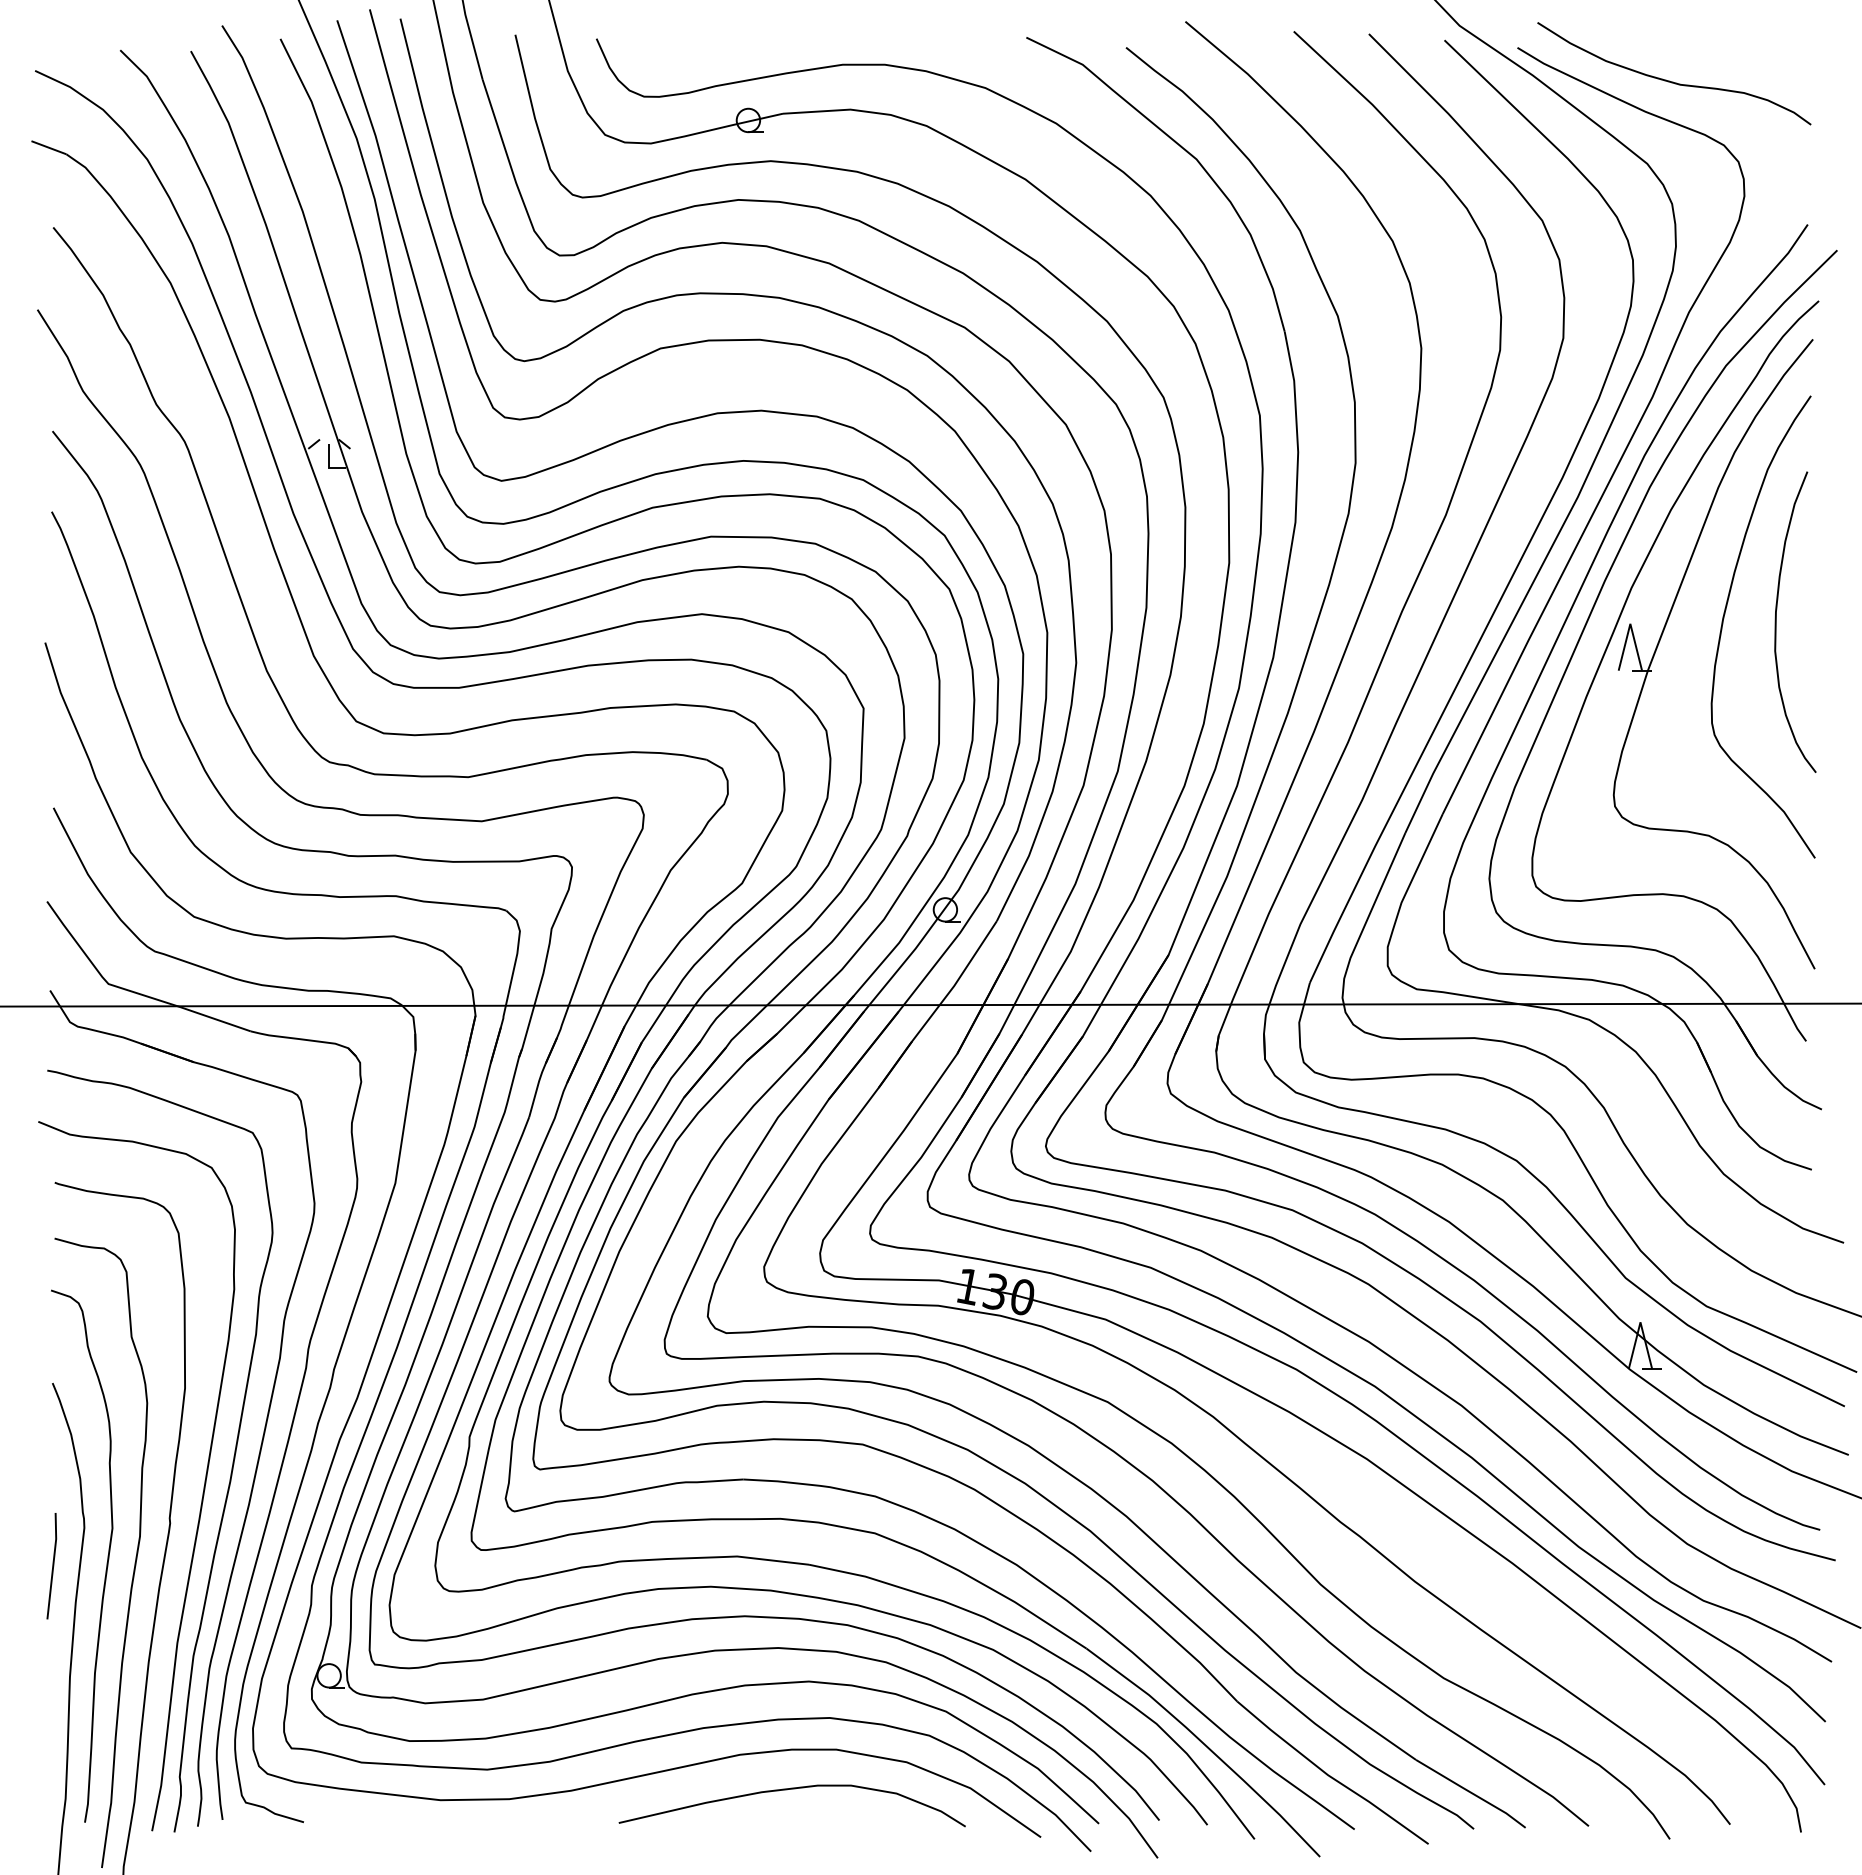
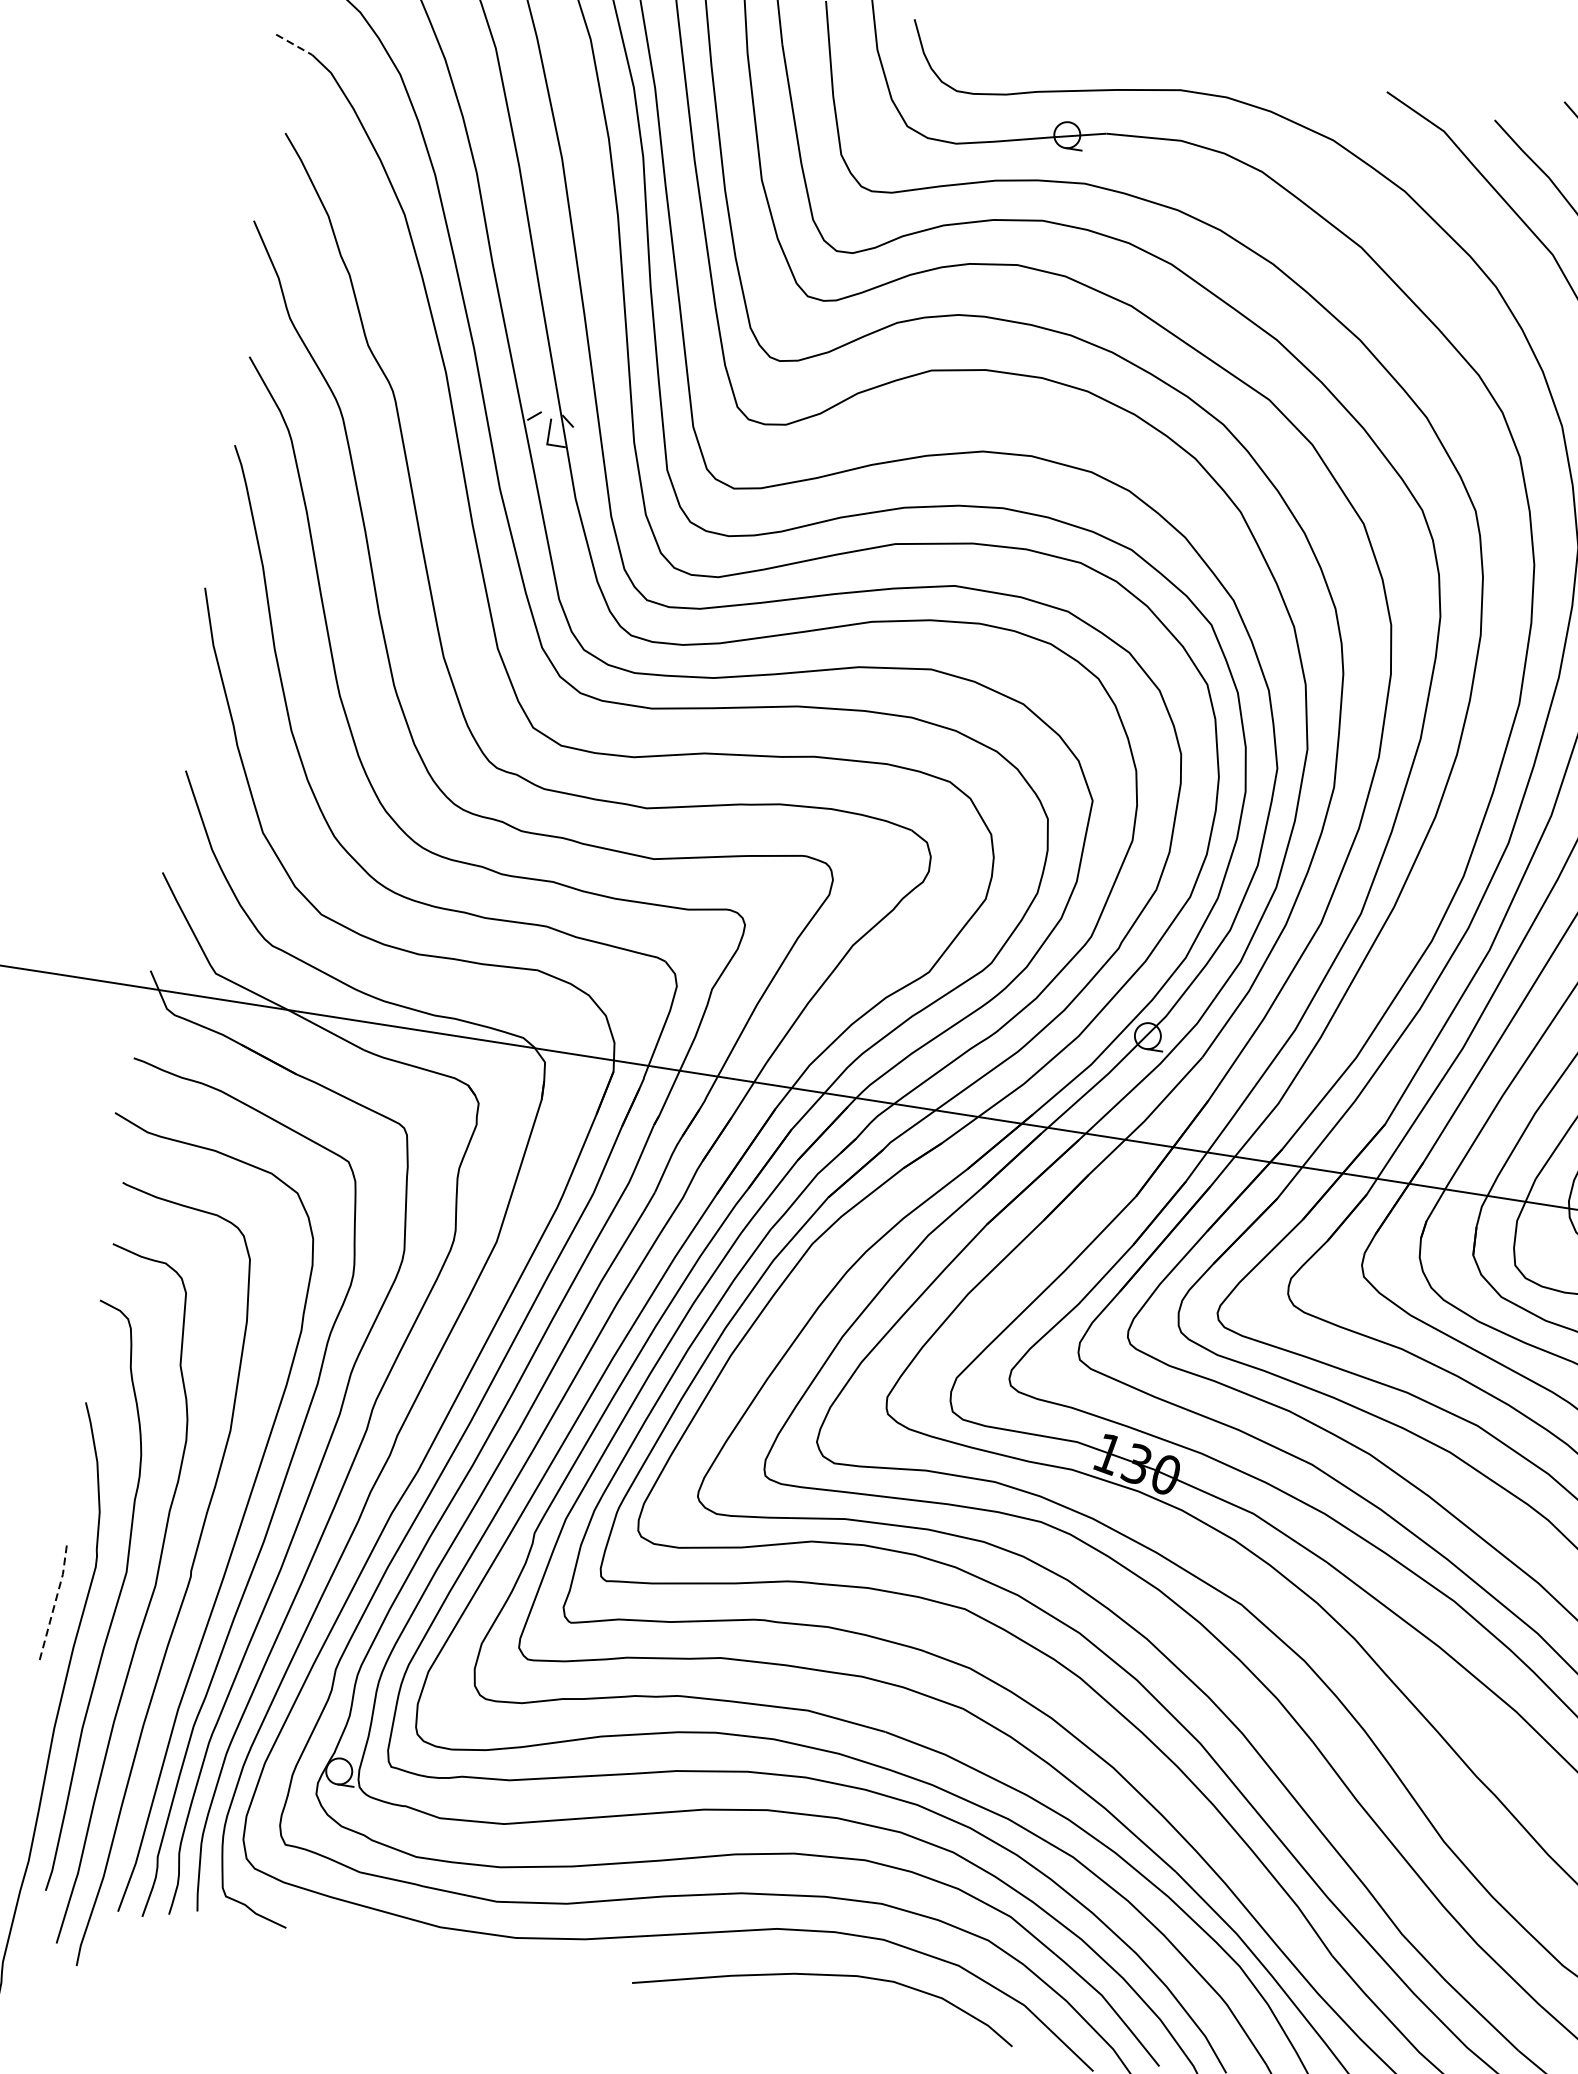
line: (48, 147) -> (293, 44), solid -> dashed
line: (53, 1565) -> (55, 1602), solid -> dashed

